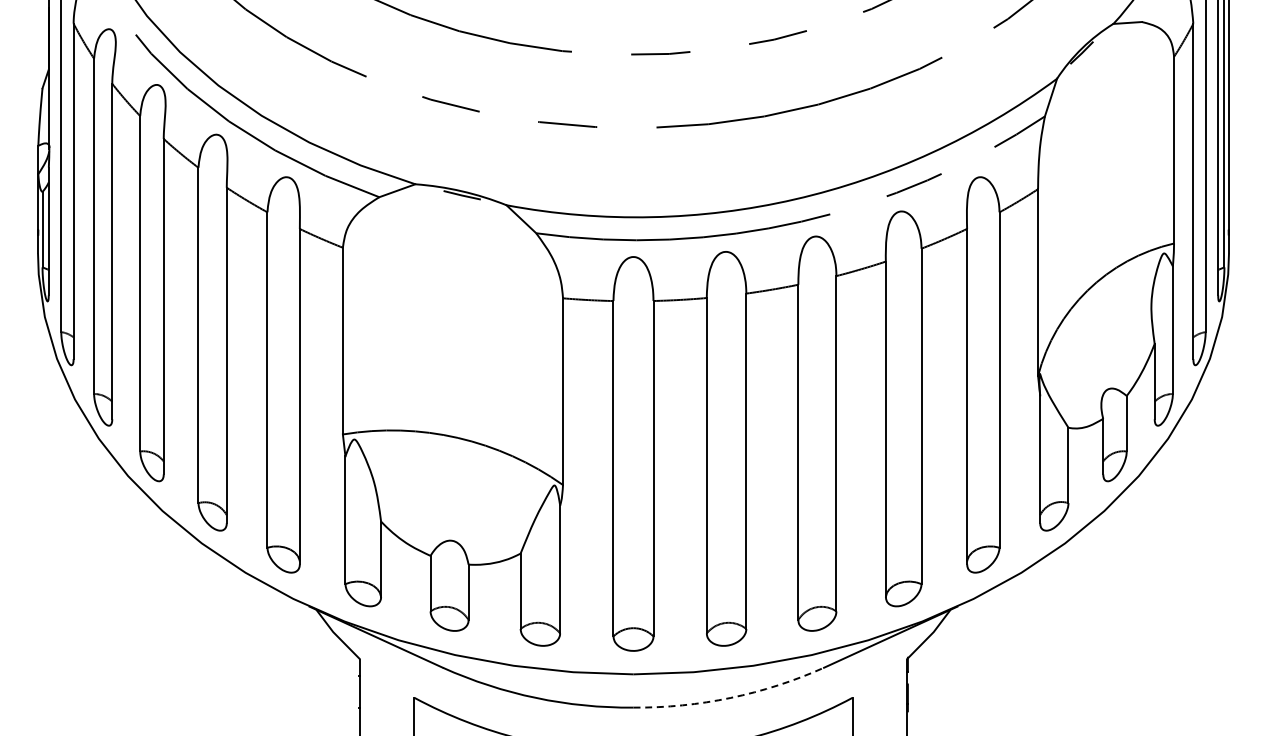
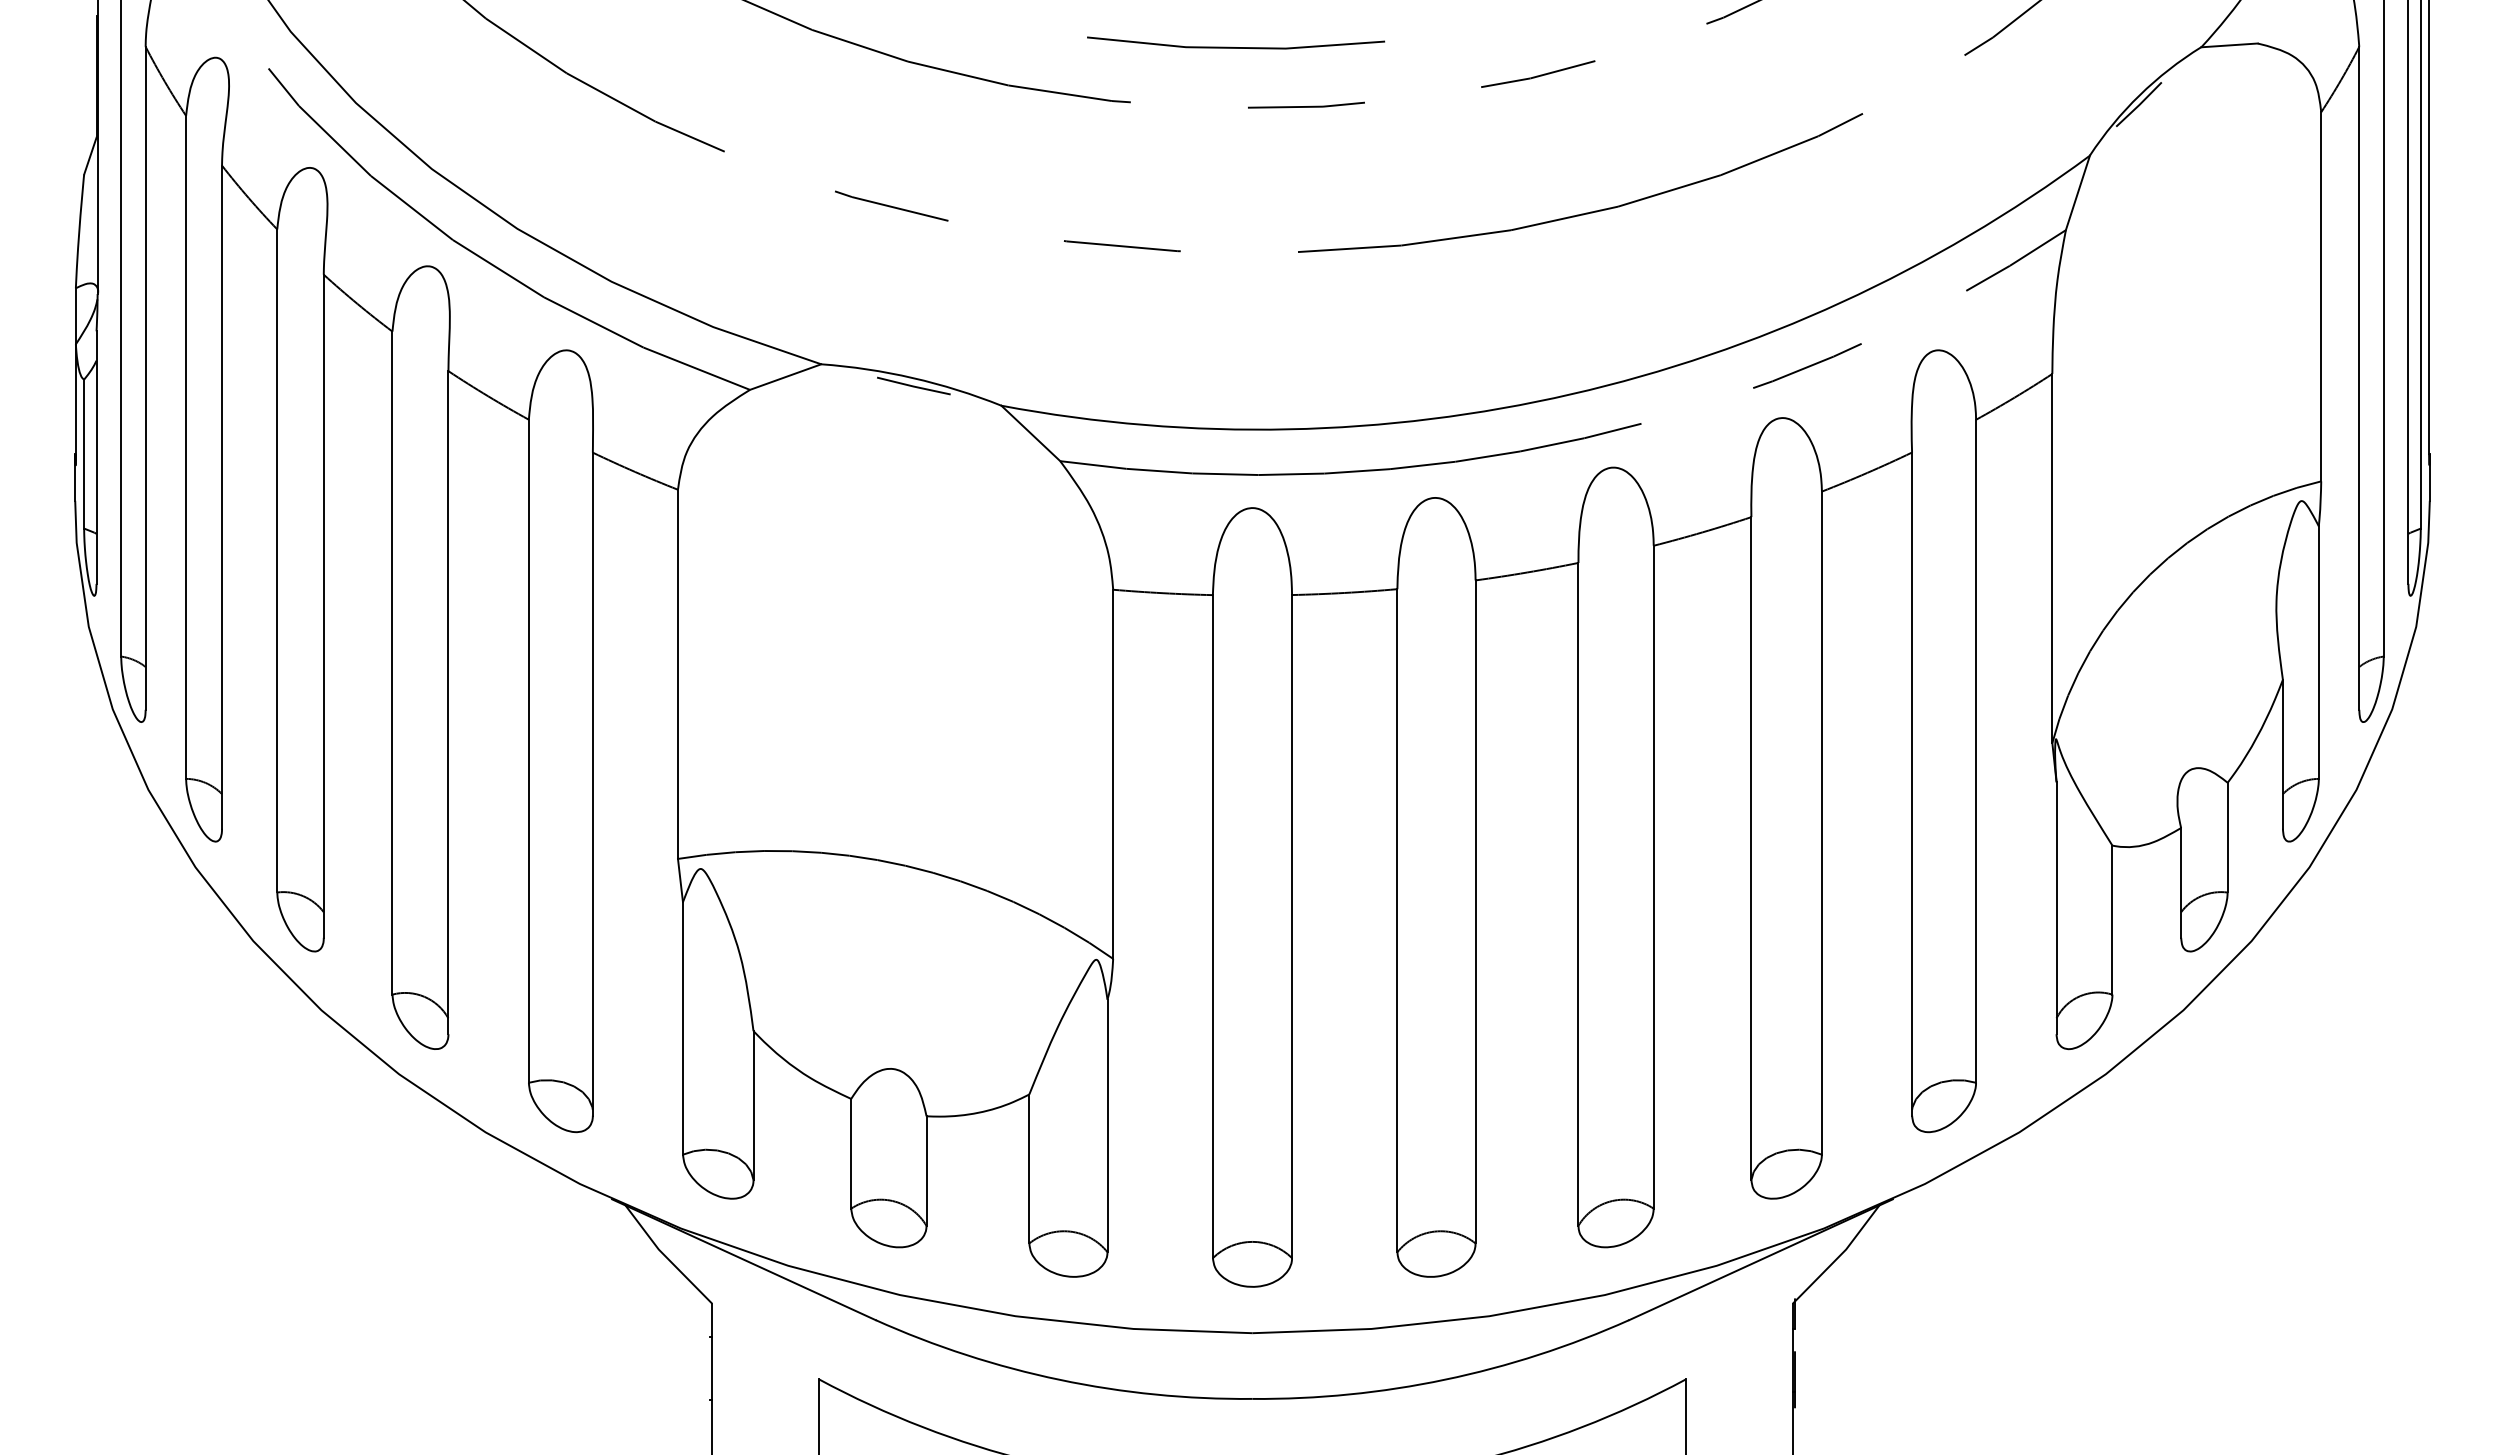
line: (624, 23) -> (1234, 46), added
arc: (730, 697) -> (1444, 1378), dashed -> solid

